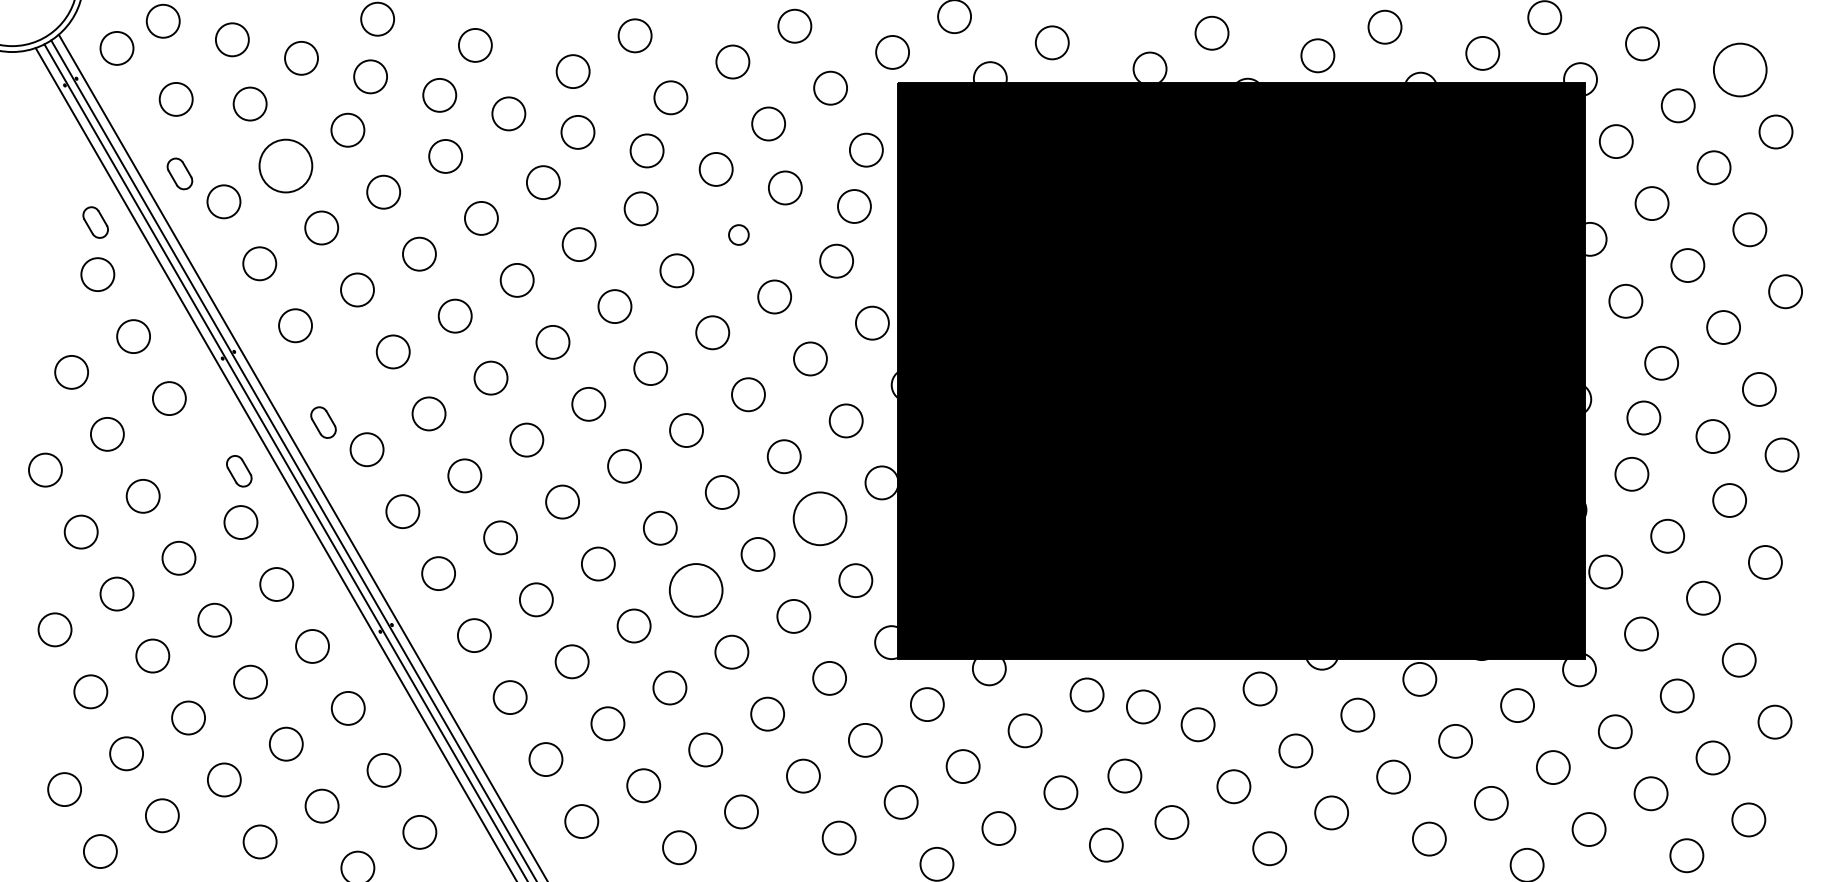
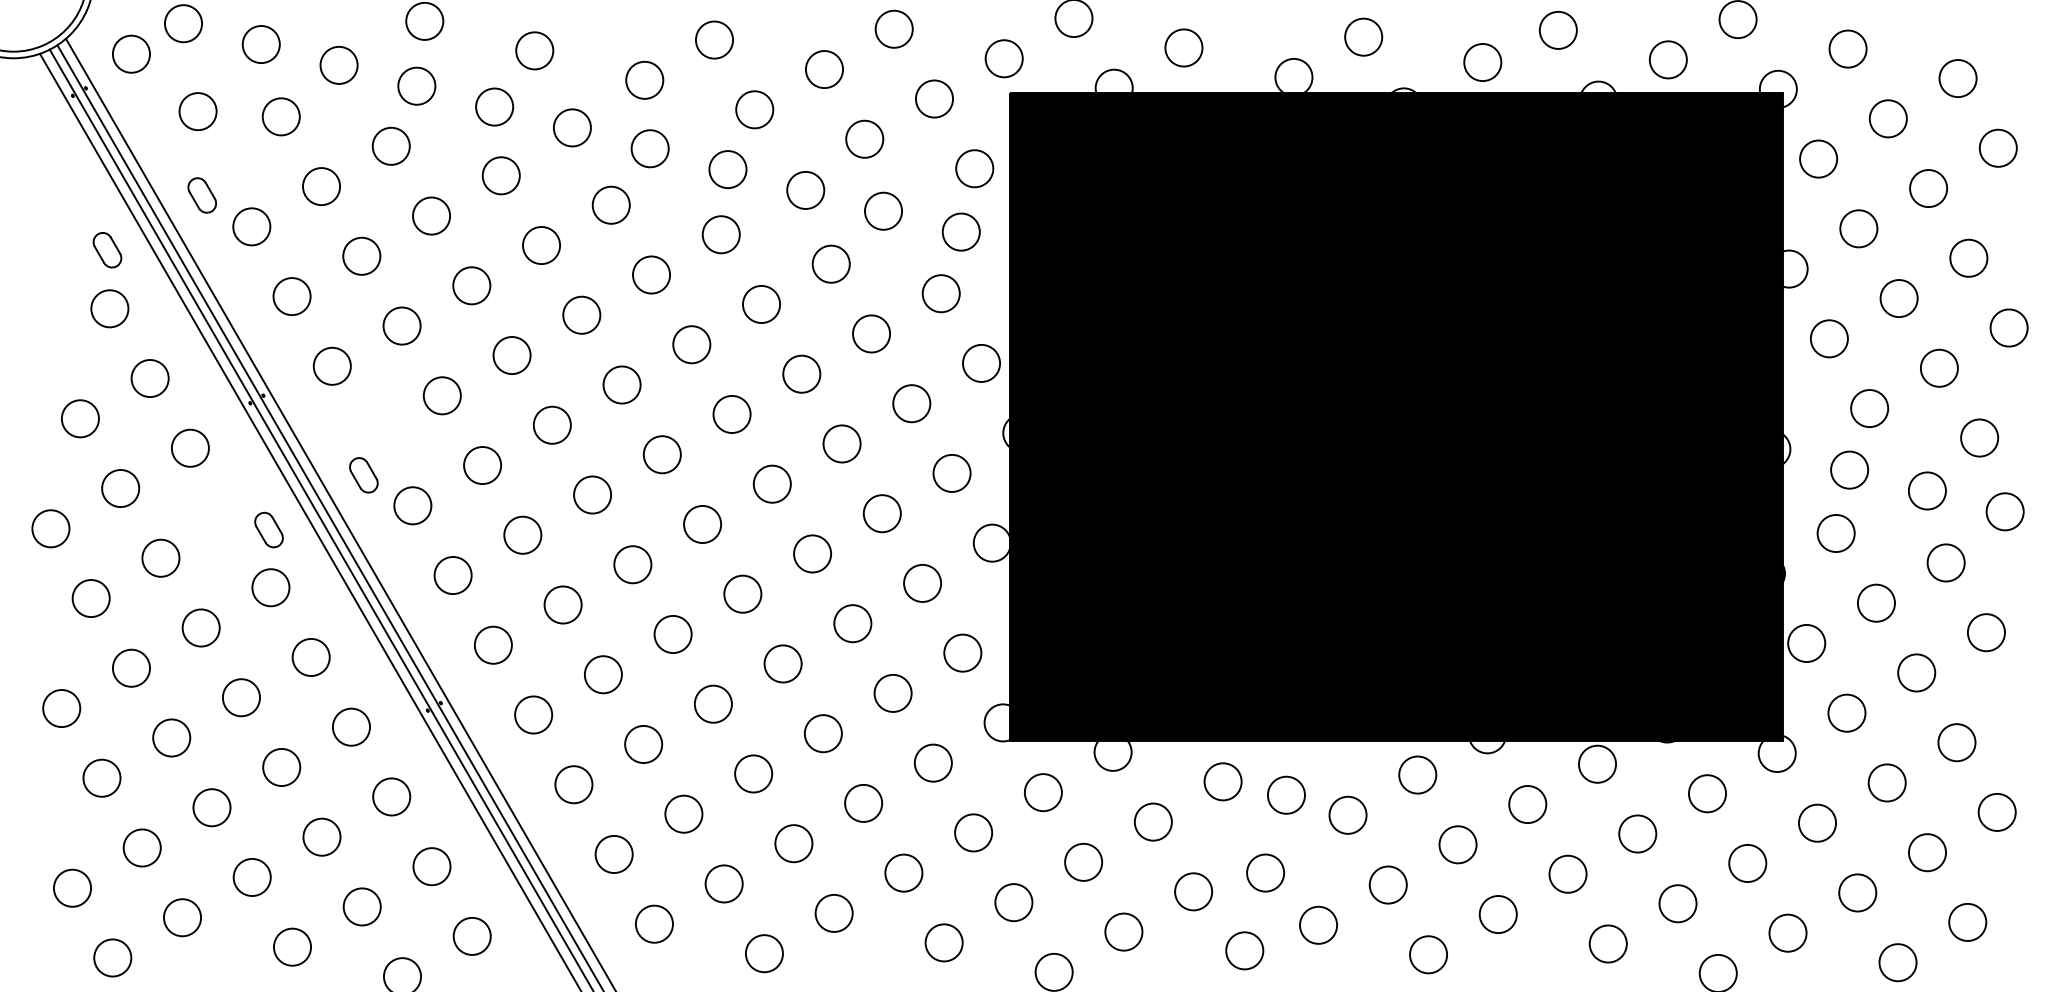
circle: (1739, 69) -> (1957, 77), size x0.62
circle: (285, 165) -> (321, 185), size x0.62
circle: (738, 234) -> (830, 263), size x1.67
circle: (819, 518) -> (921, 583), size x0.62
circle: (695, 589) -> (782, 663), size x0.62

